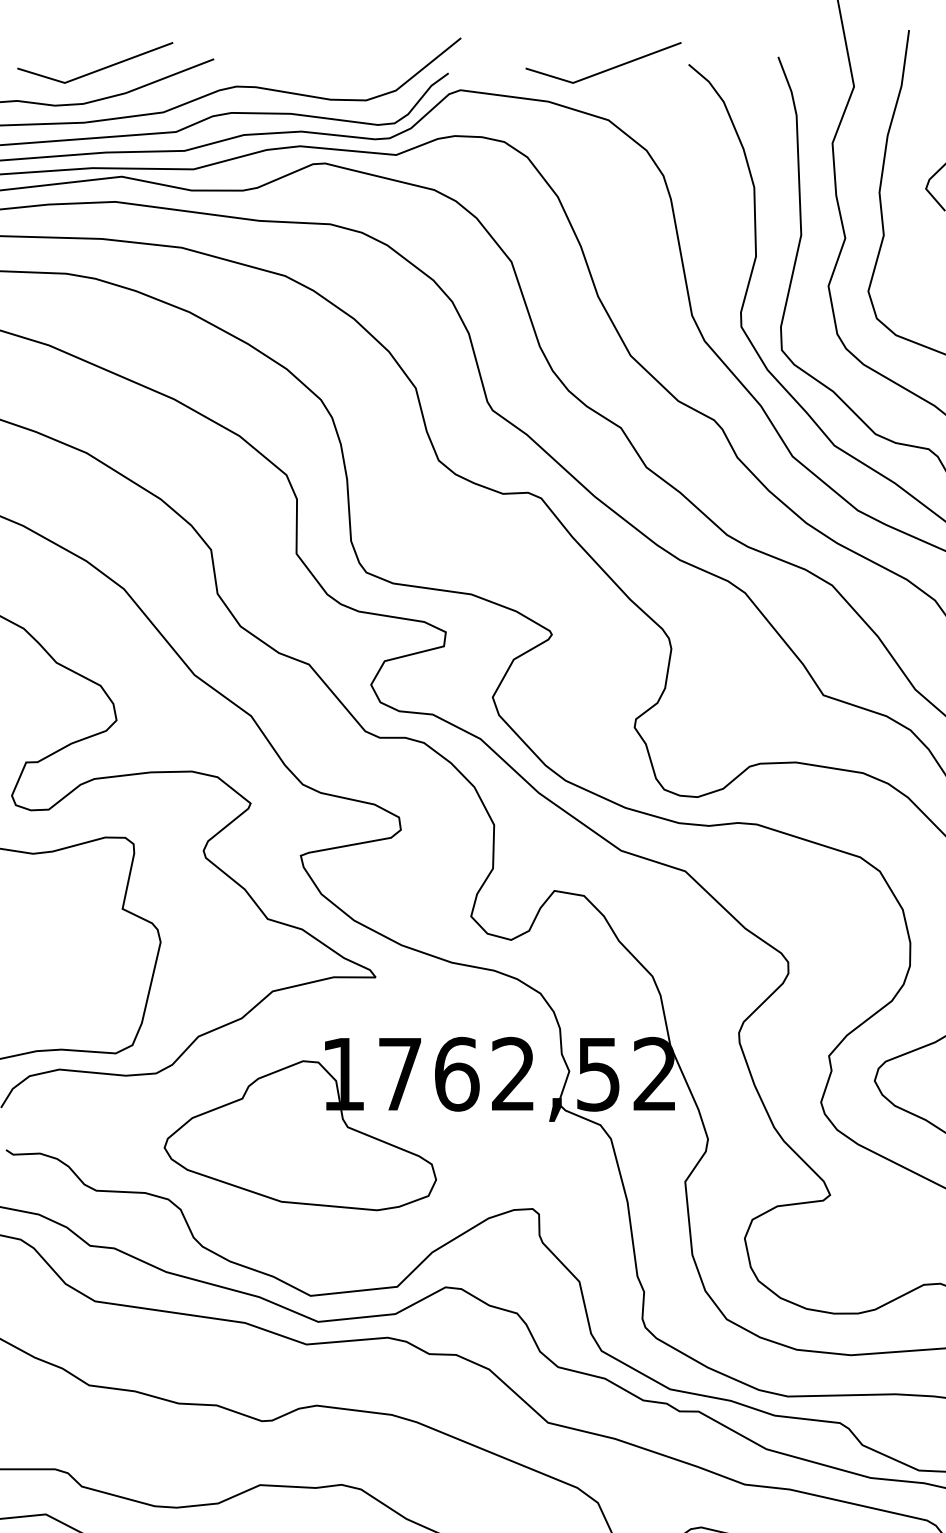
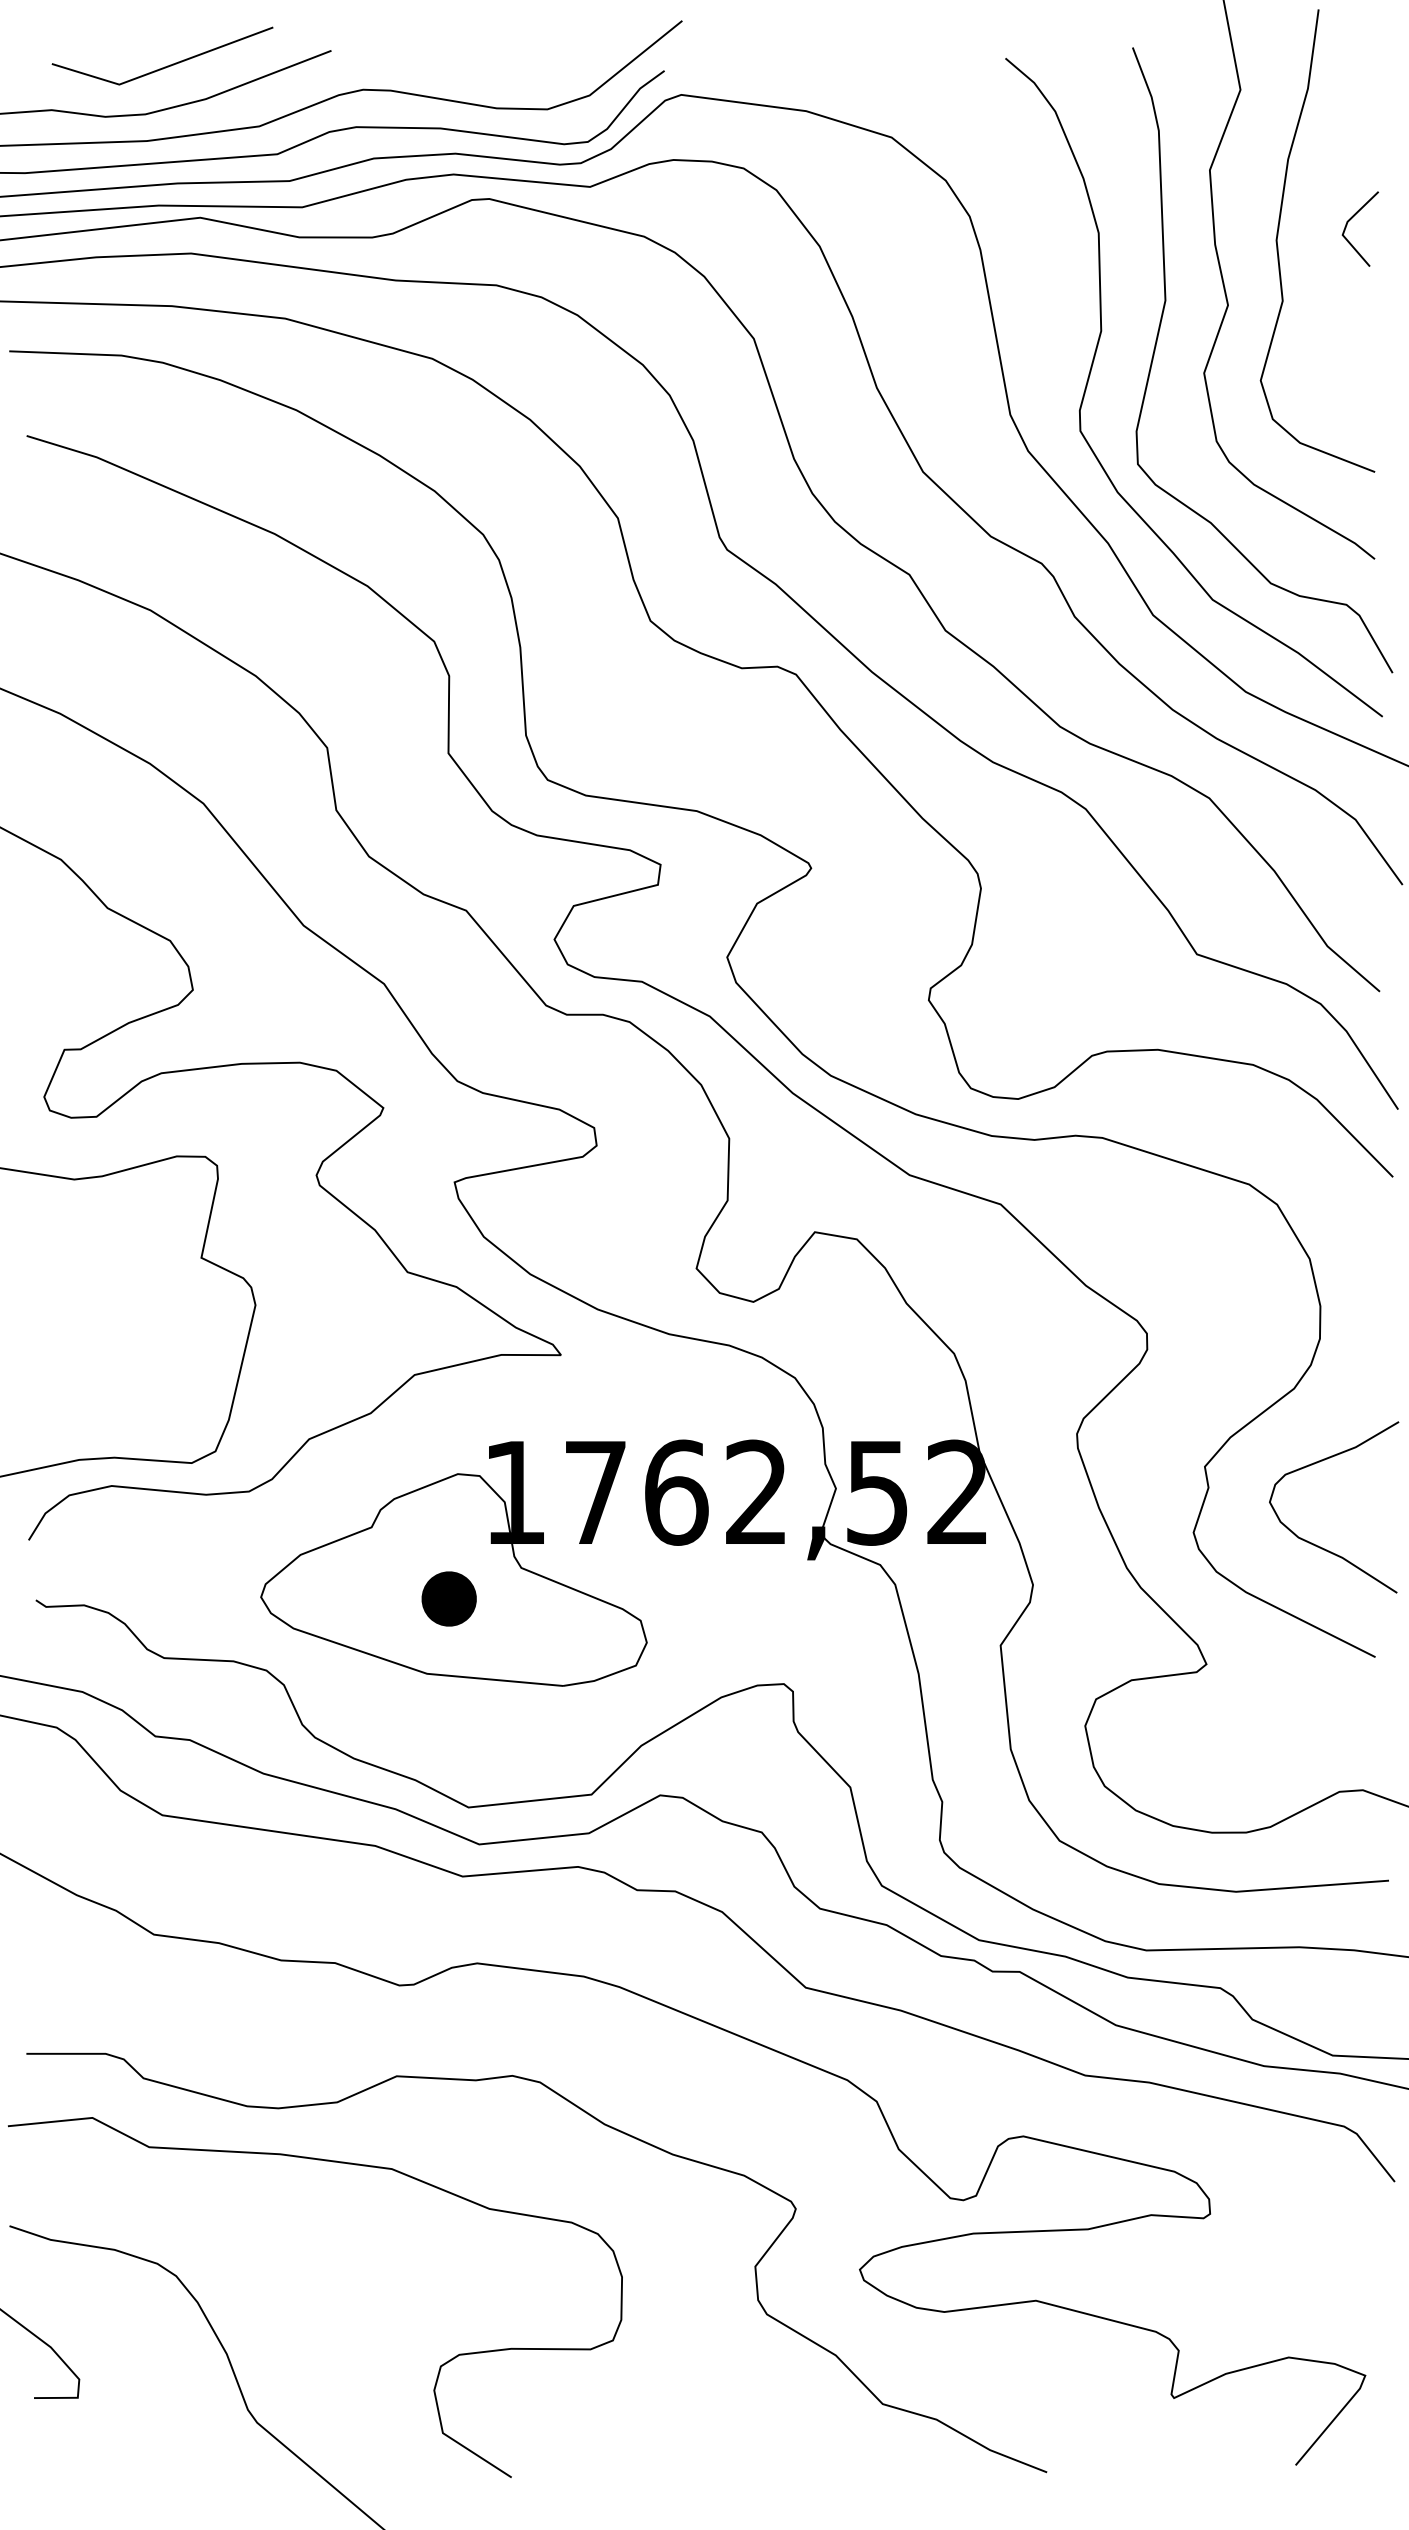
line: (607, 69) -> (889, 65), removed
part: (296, 1148) -> (448, 1598), added

